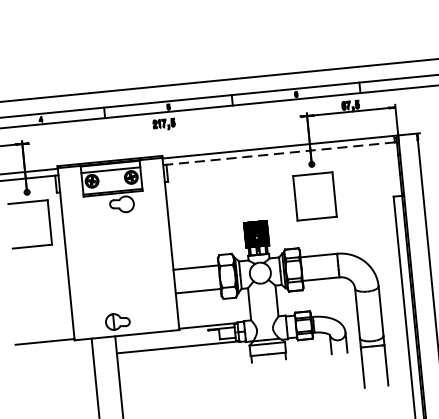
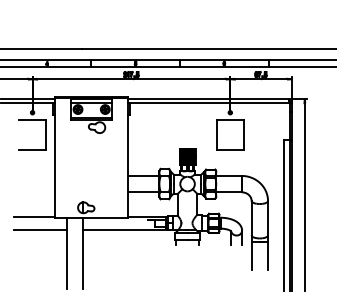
line: (164, 130) -> (131, 79), added
line: (277, 154) -> (207, 103), dashed -> solid
line: (55, 359) -> (40, 229), added

